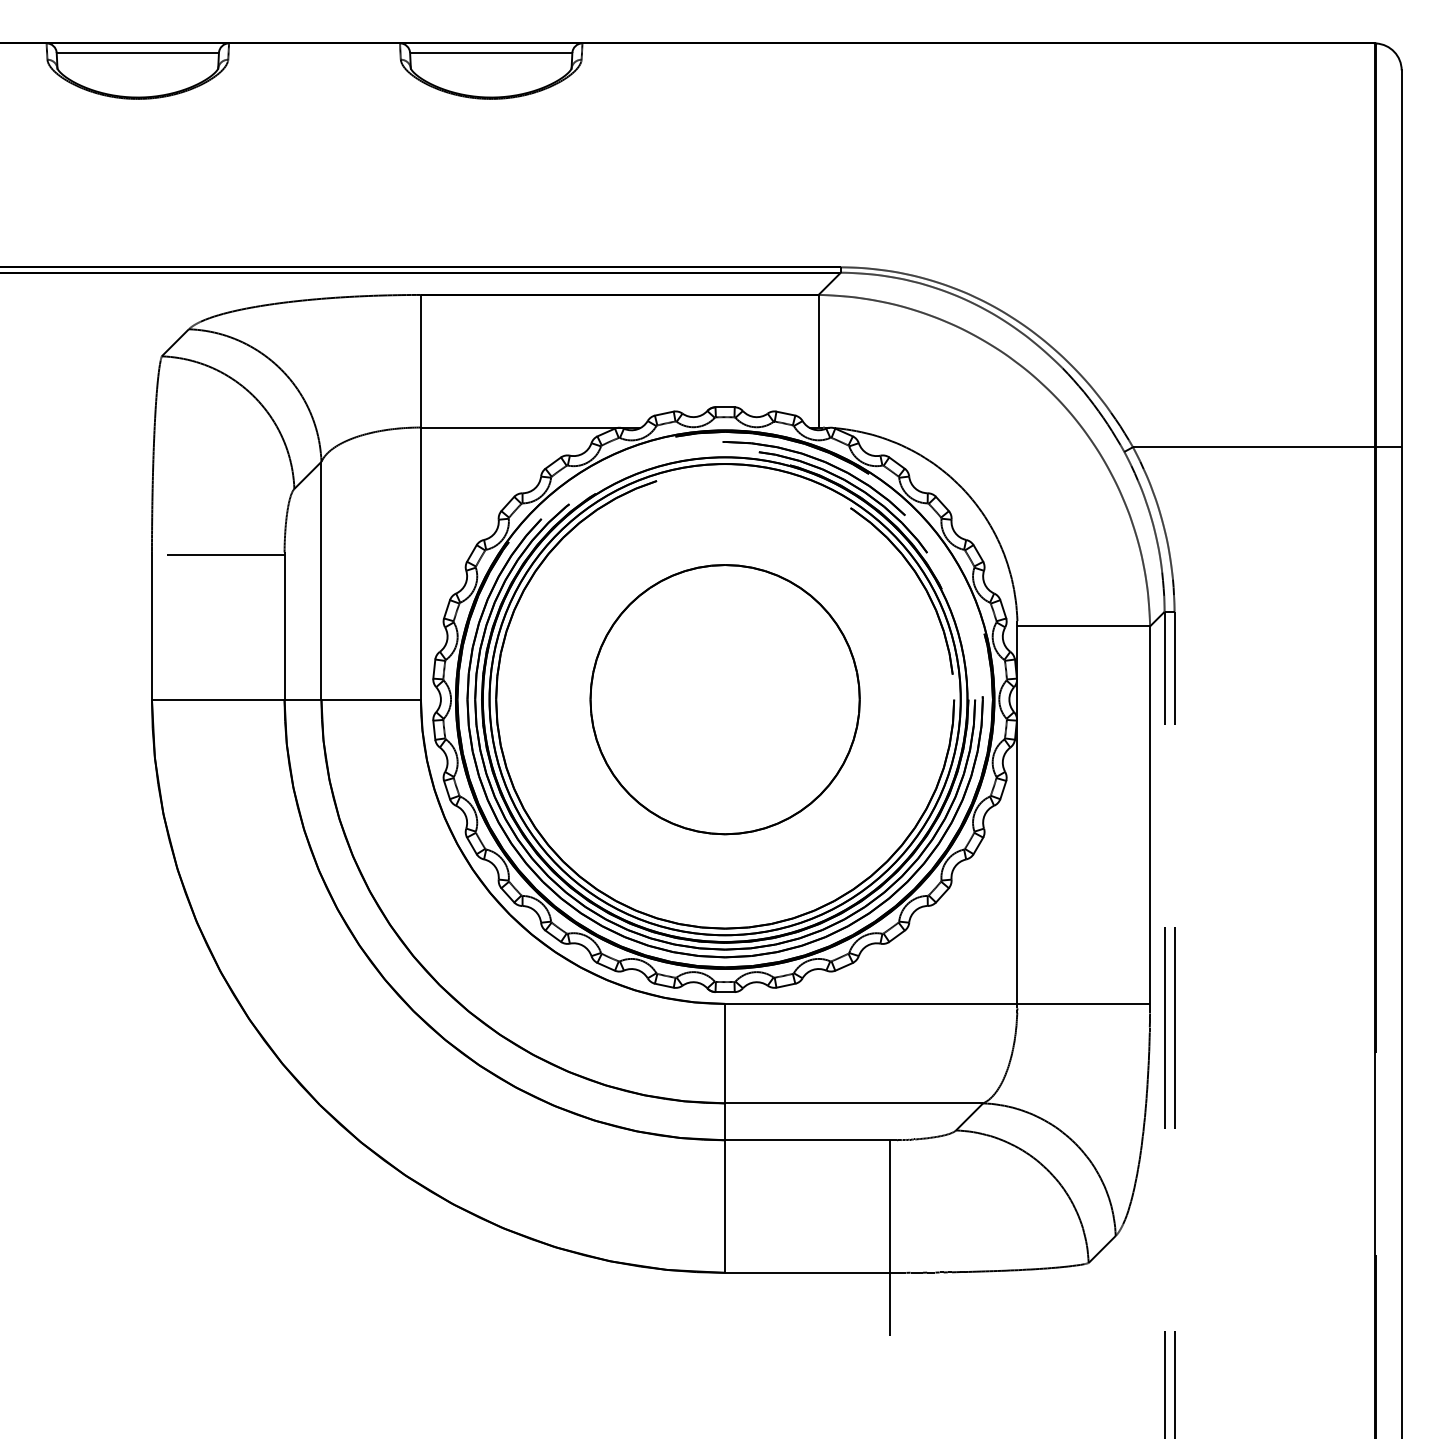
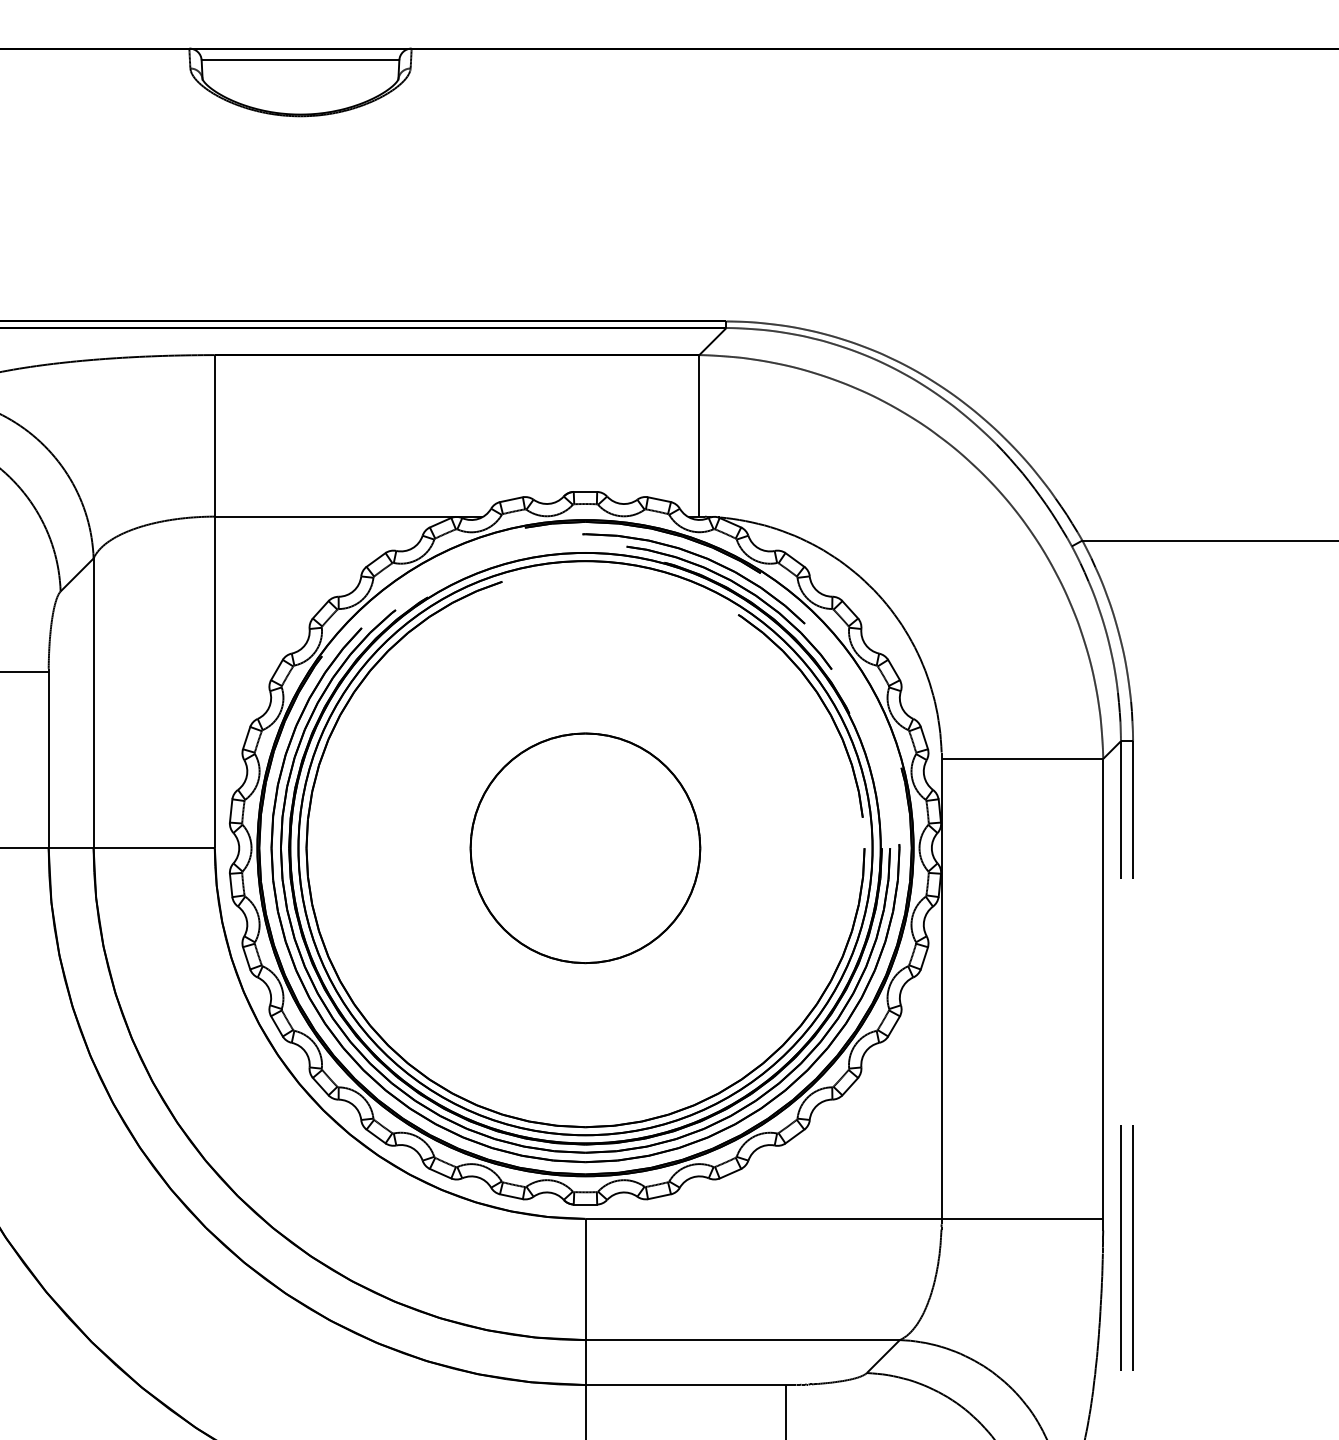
circle: (724, 699) -> (584, 848), size x0.7

